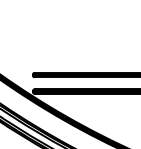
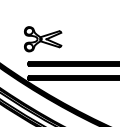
part: (50, 45) -> (42, 38), added

